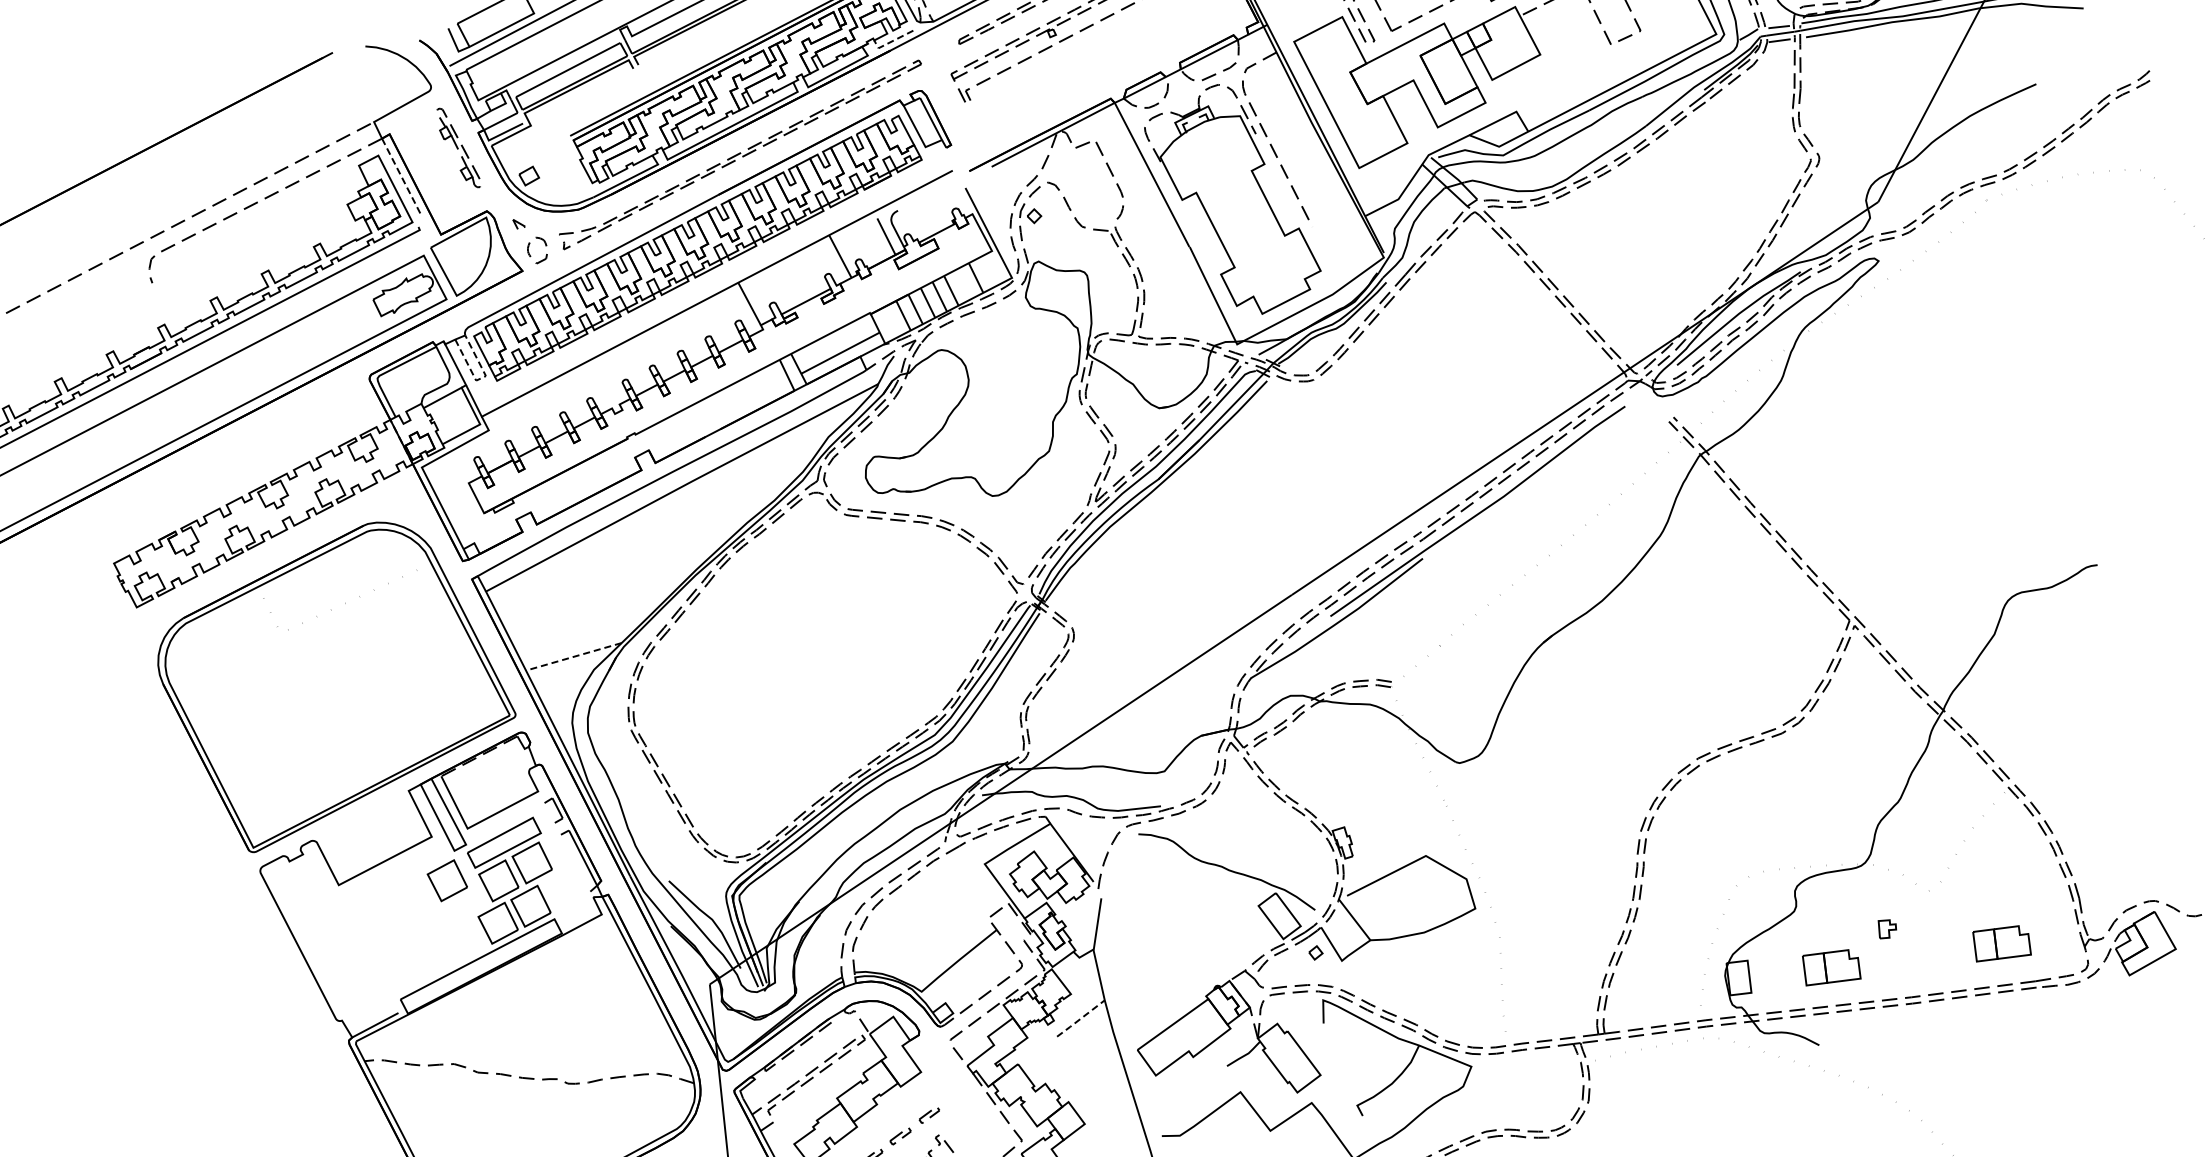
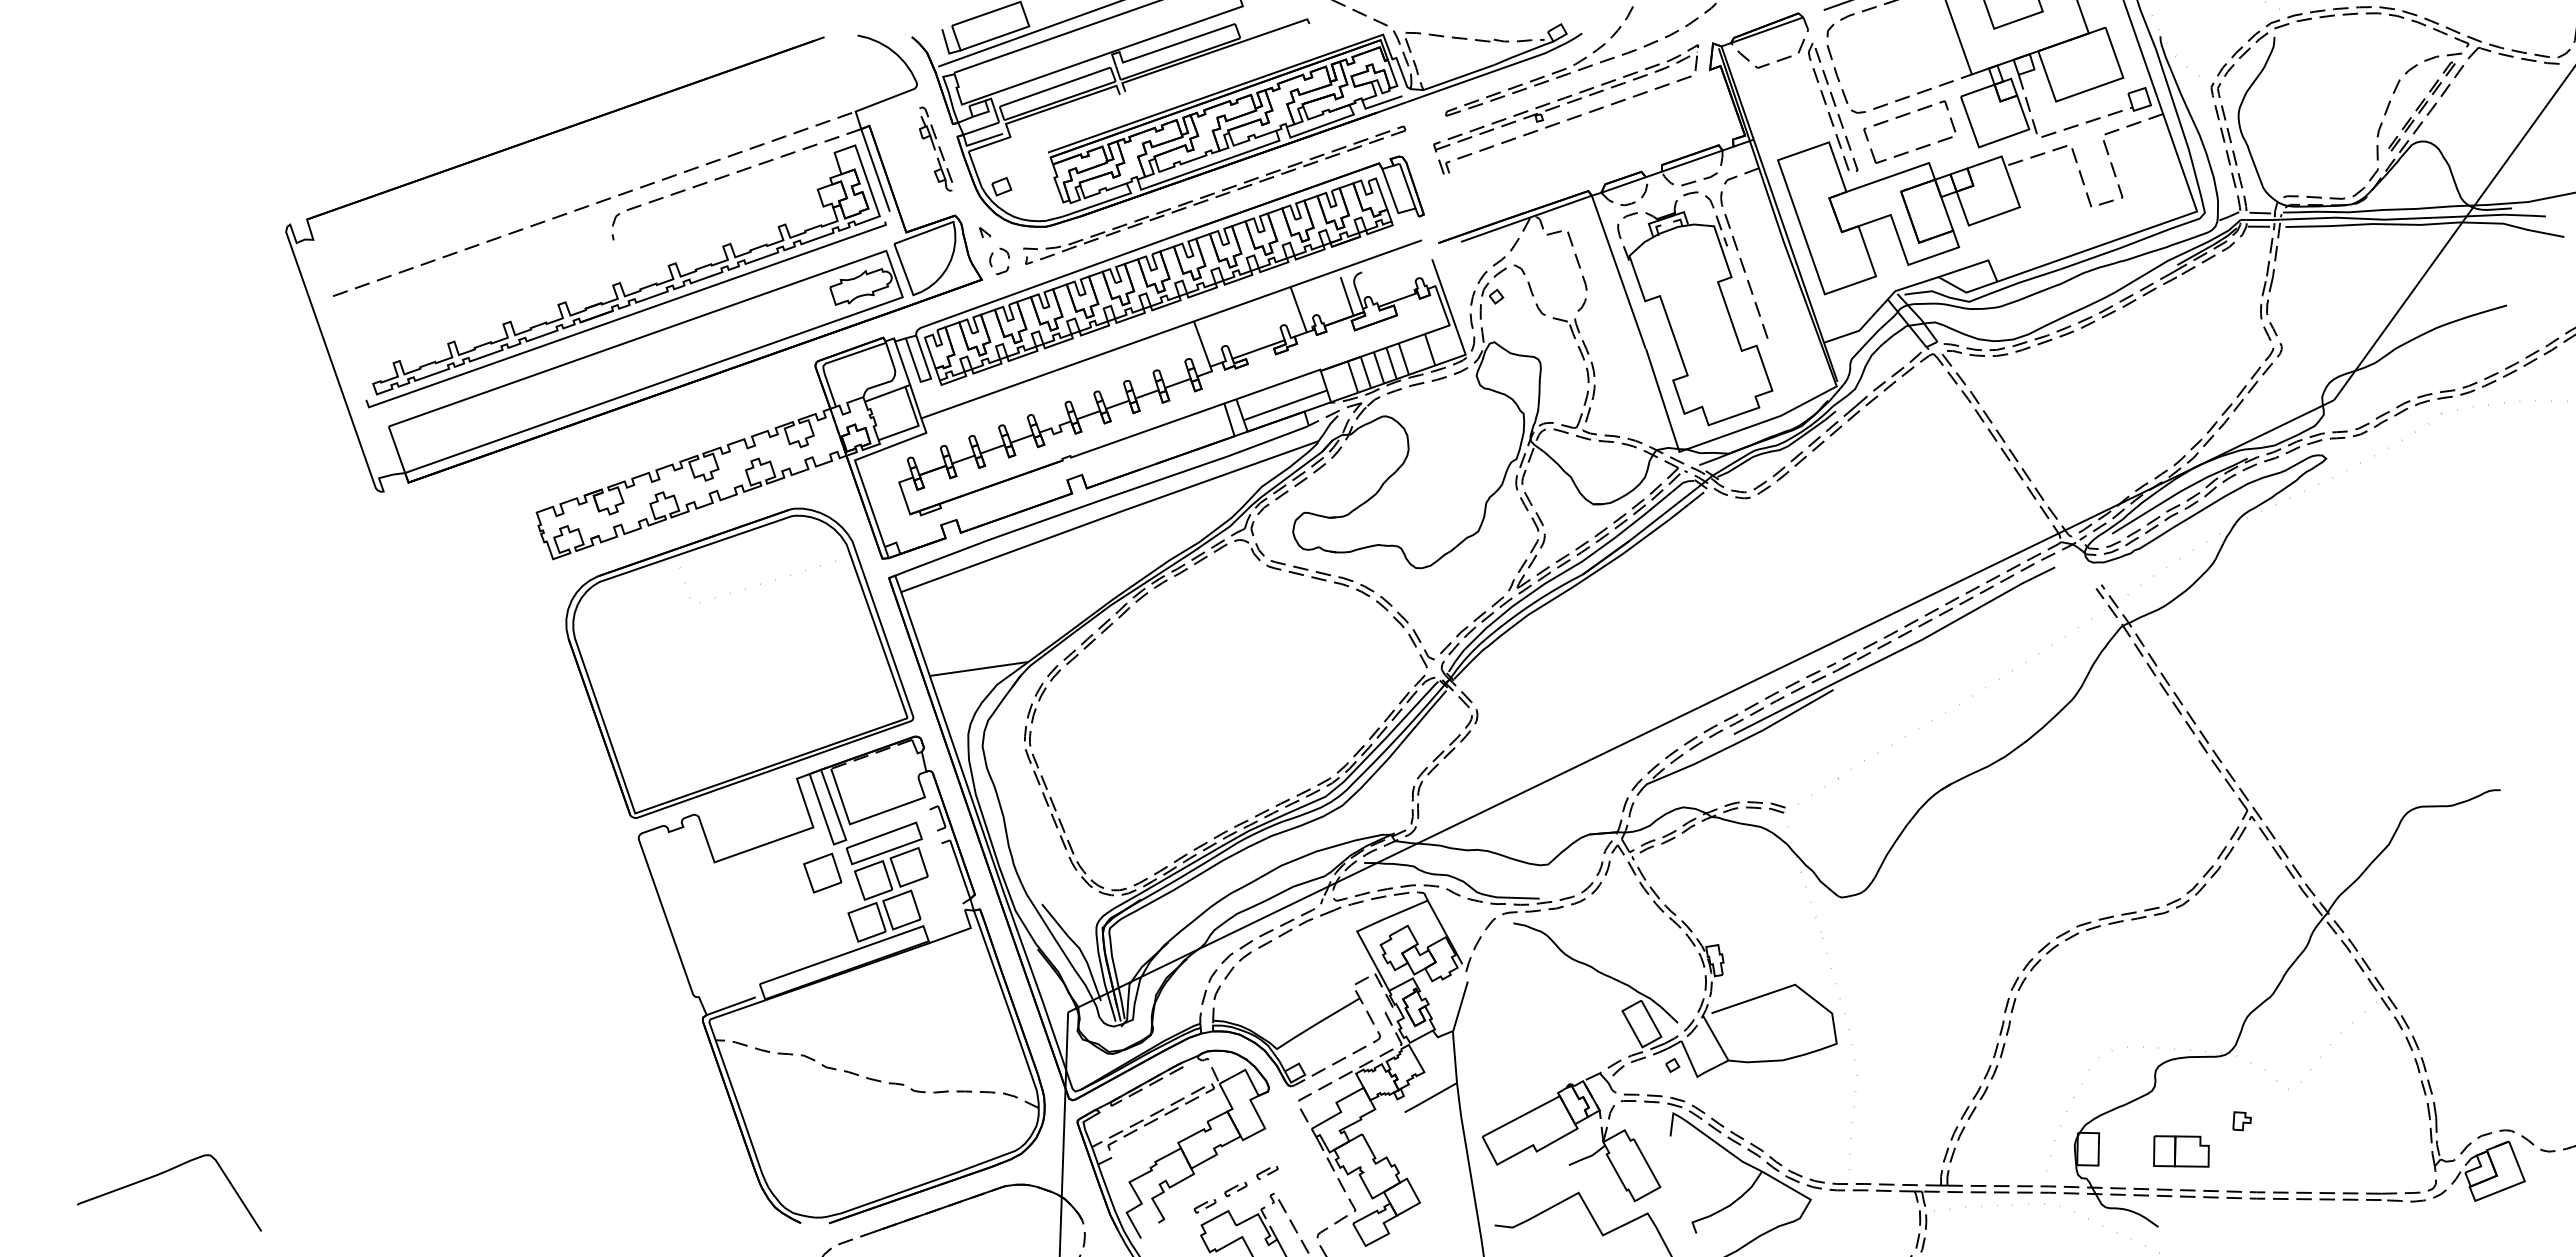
line: (891, 42) -> (1379, 104), dashed -> solid
line: (401, 177) -> (875, 170), dashed -> solid
line: (480, 378) -> (925, 380), dashed -> solid
line: (574, 656) -> (979, 668), dashed -> solid
part: (2002, 943) -> (2353, 1151), removed
line: (1080, 1019) -> (1430, 1098), dashed -> solid

